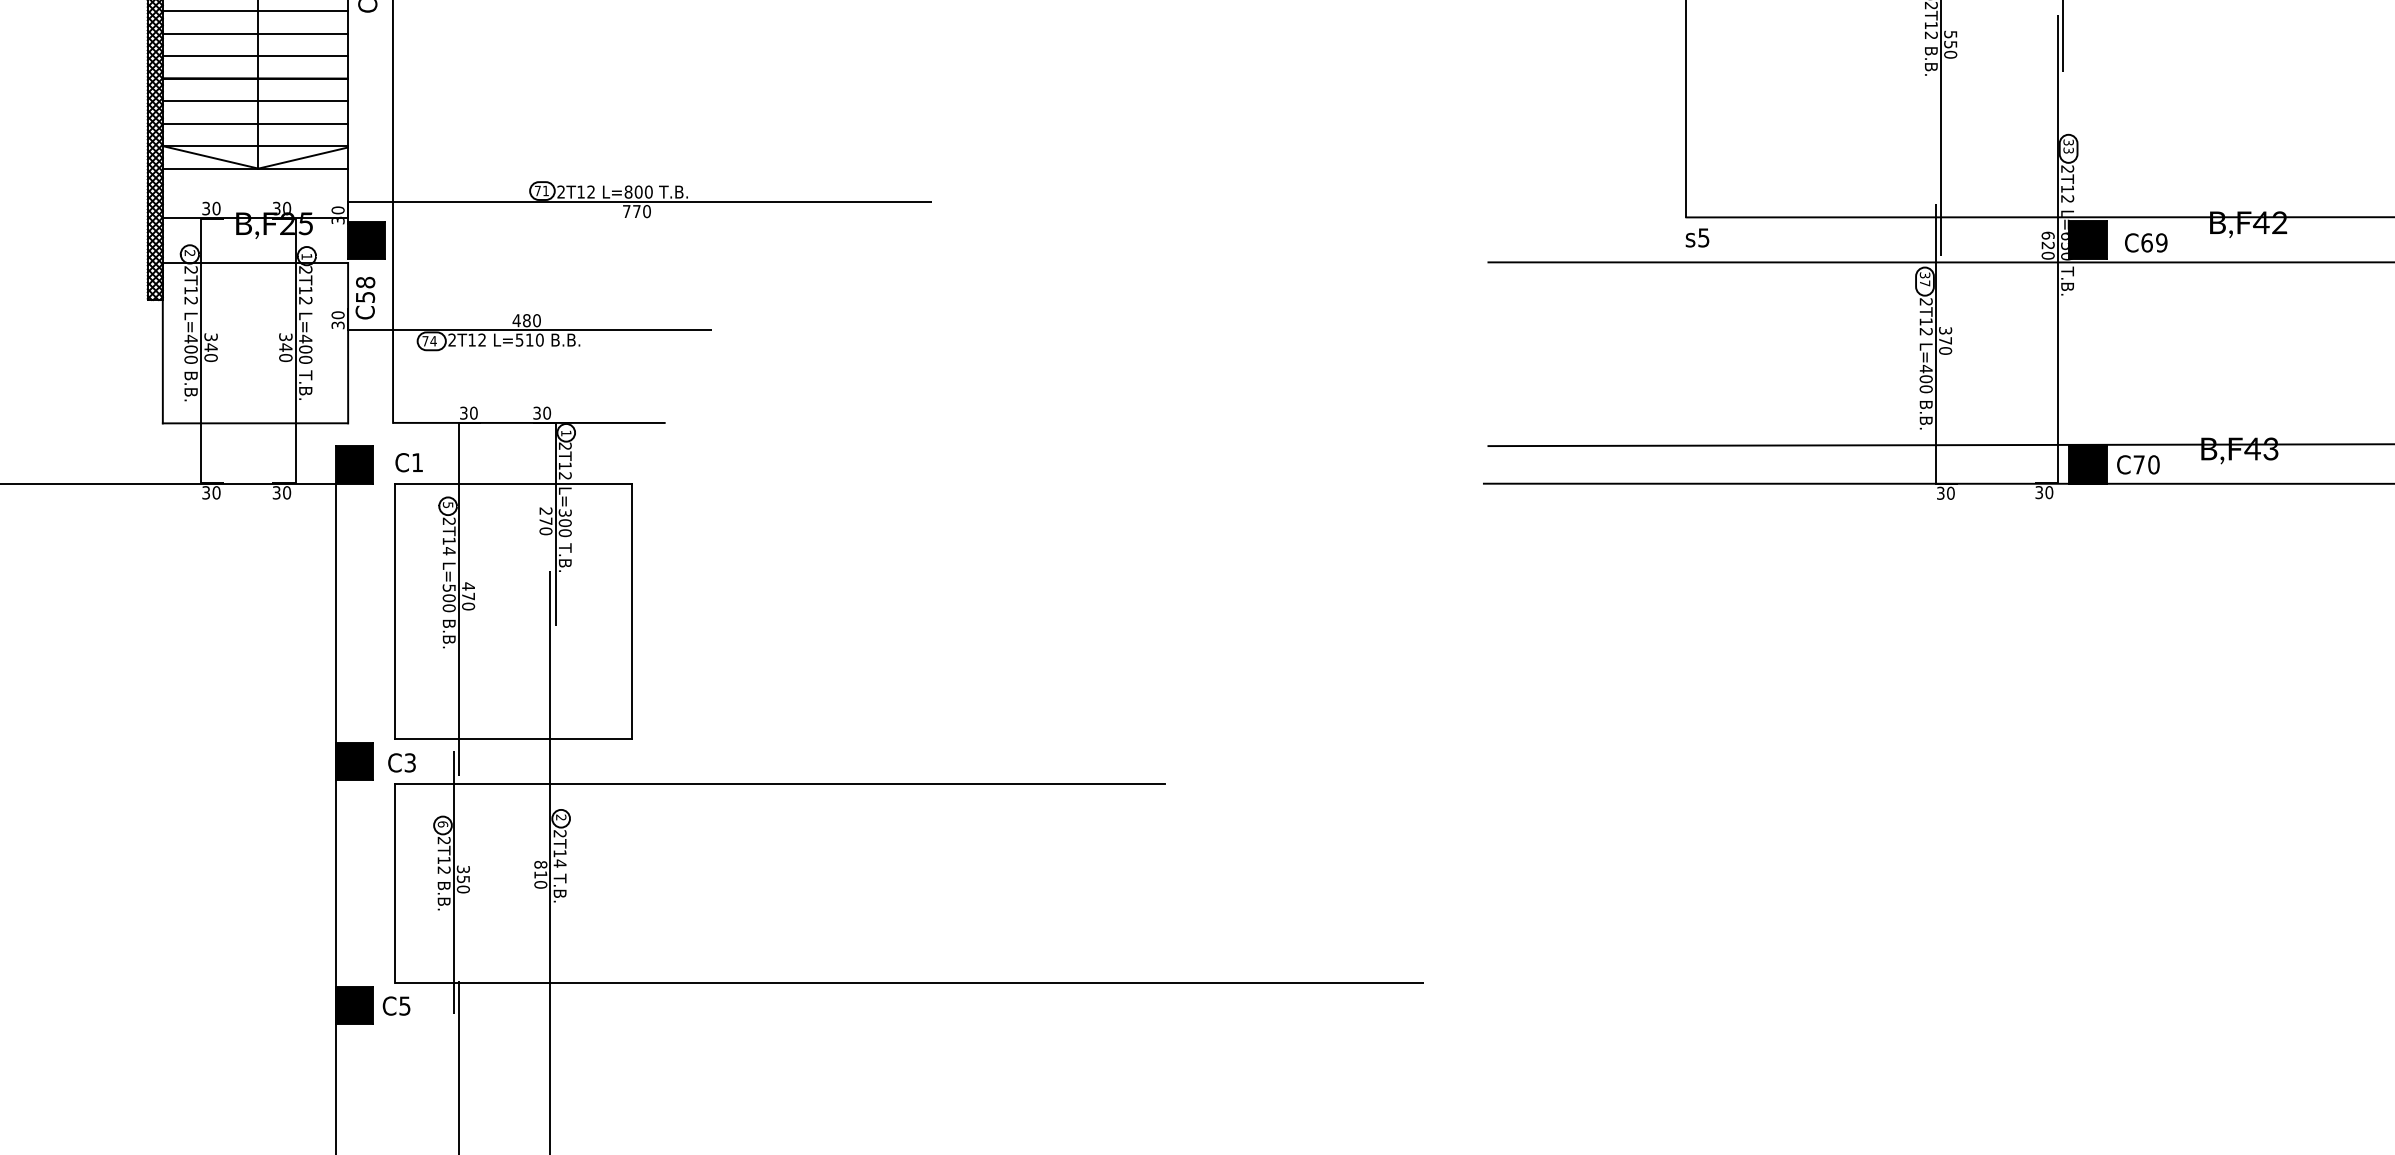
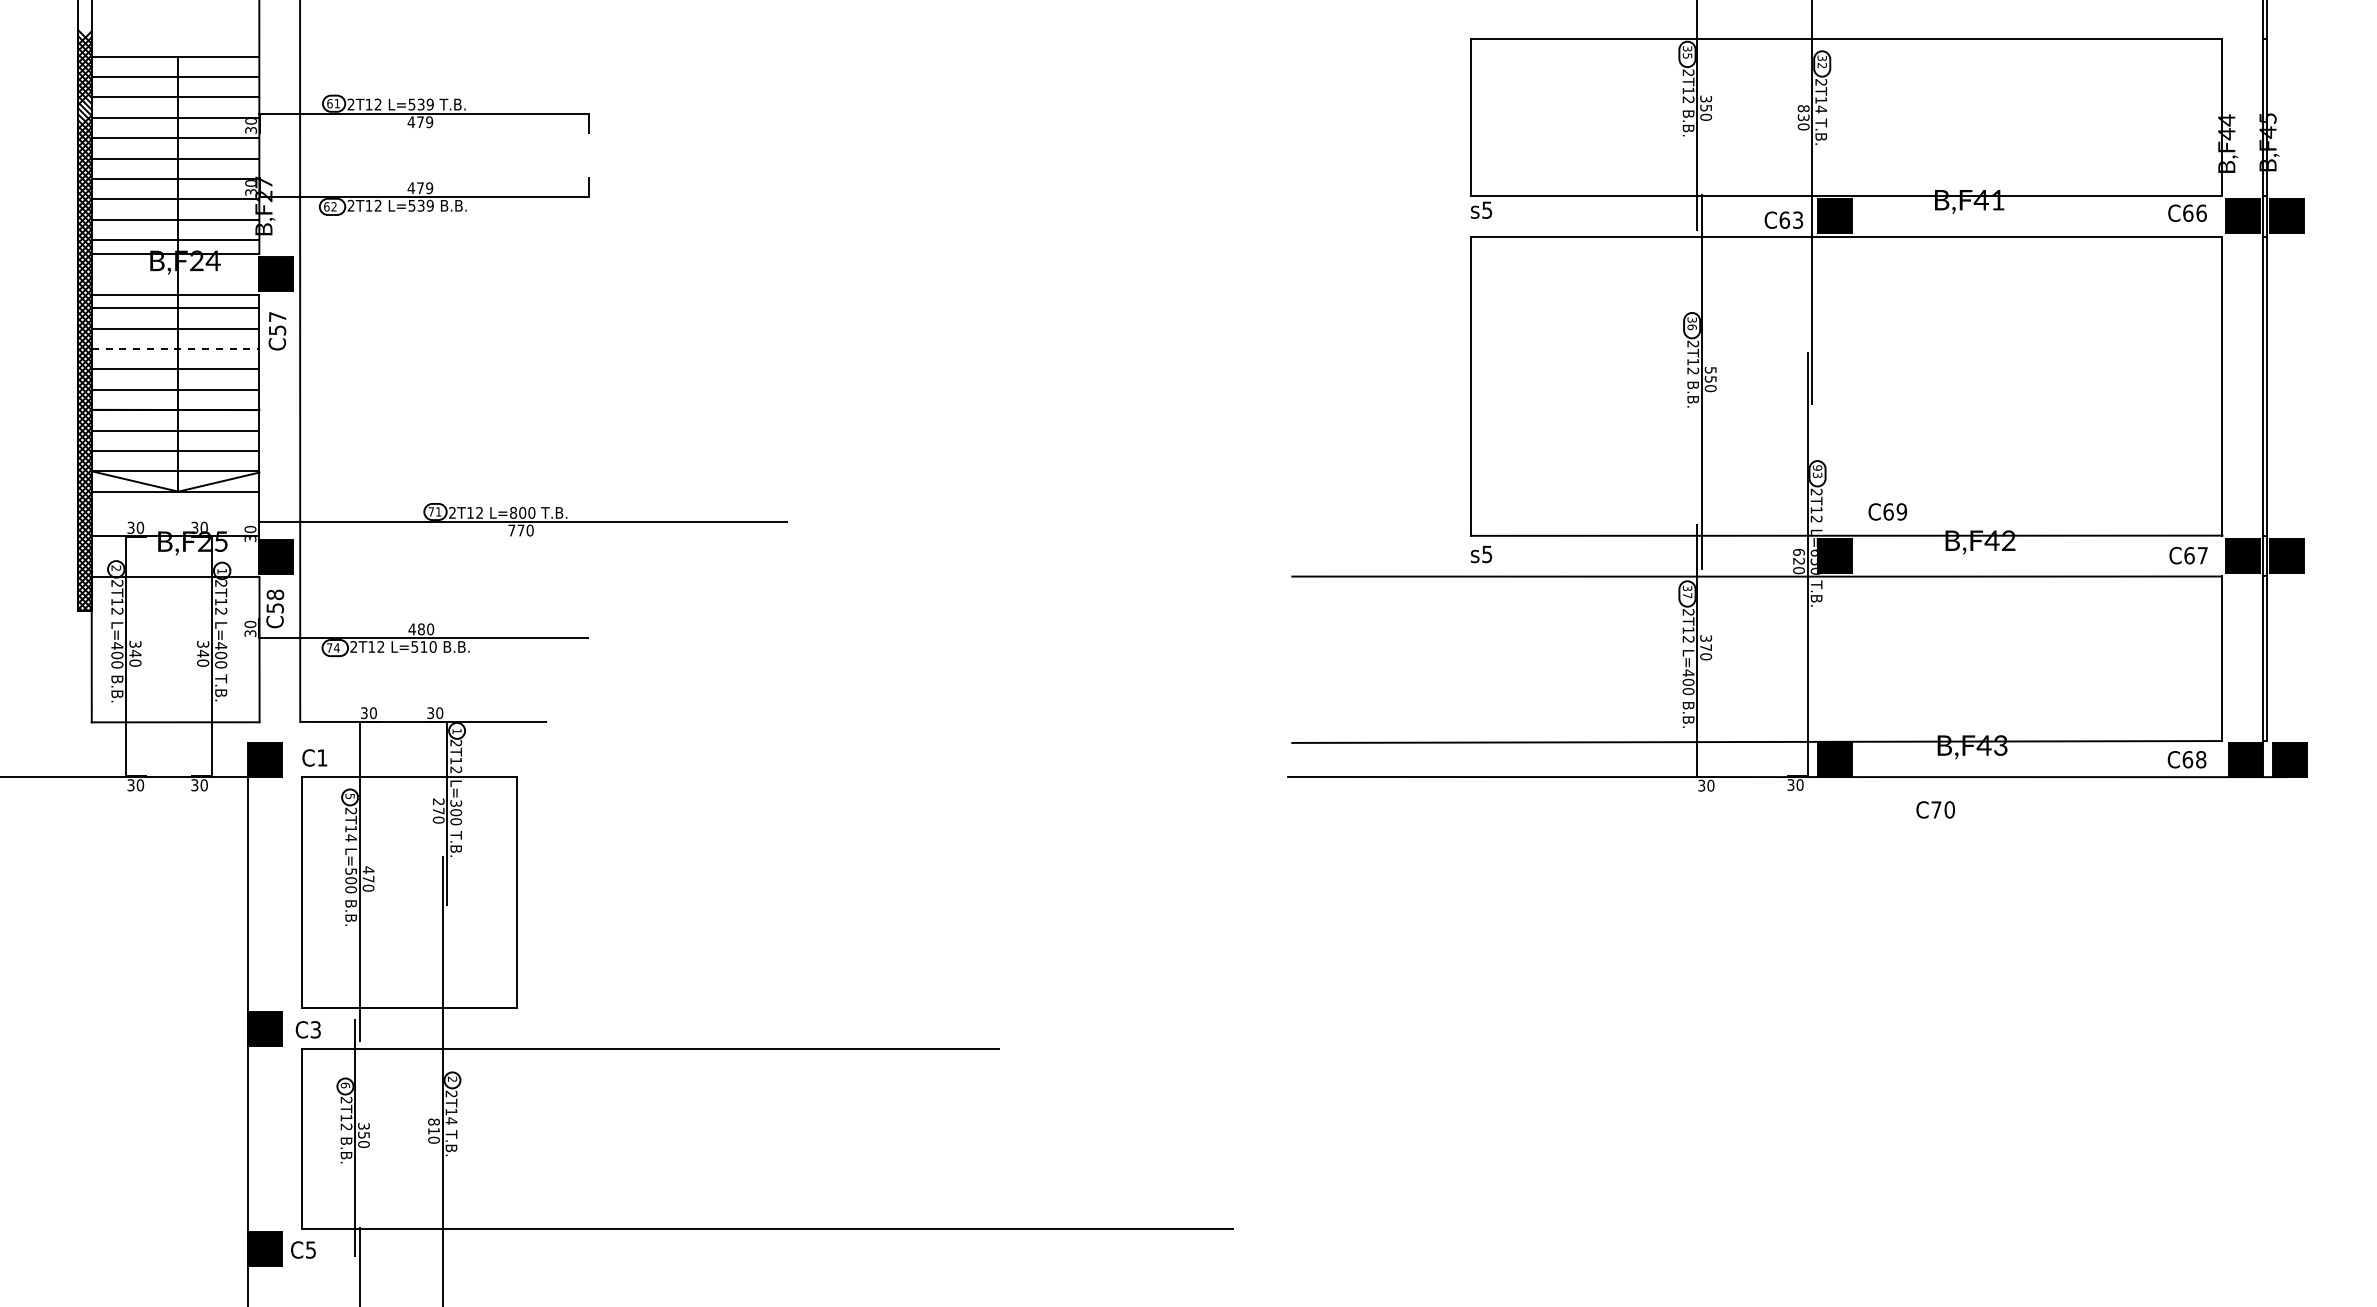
line: (255, 10) -> (175, 348), solid -> dashed
text: (2068, 141) -> (1817, 467), 33 -> 93
text: (2145, 242) -> (1887, 511), moved
text: (2138, 464) -> (1935, 809), moved

